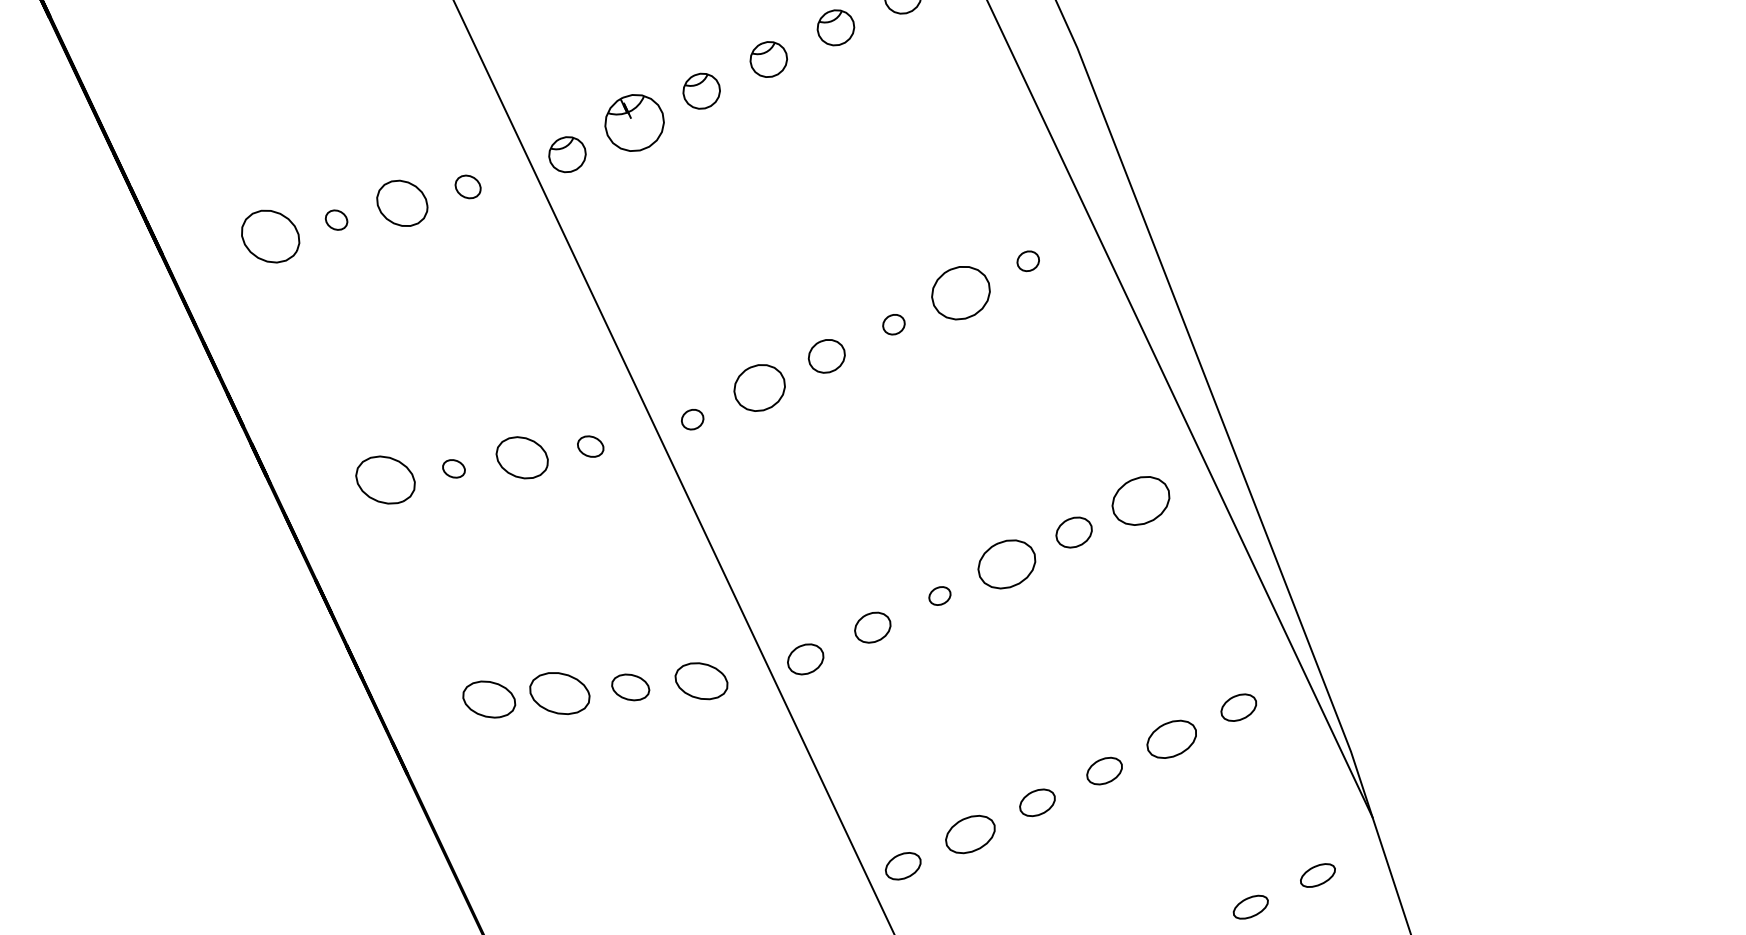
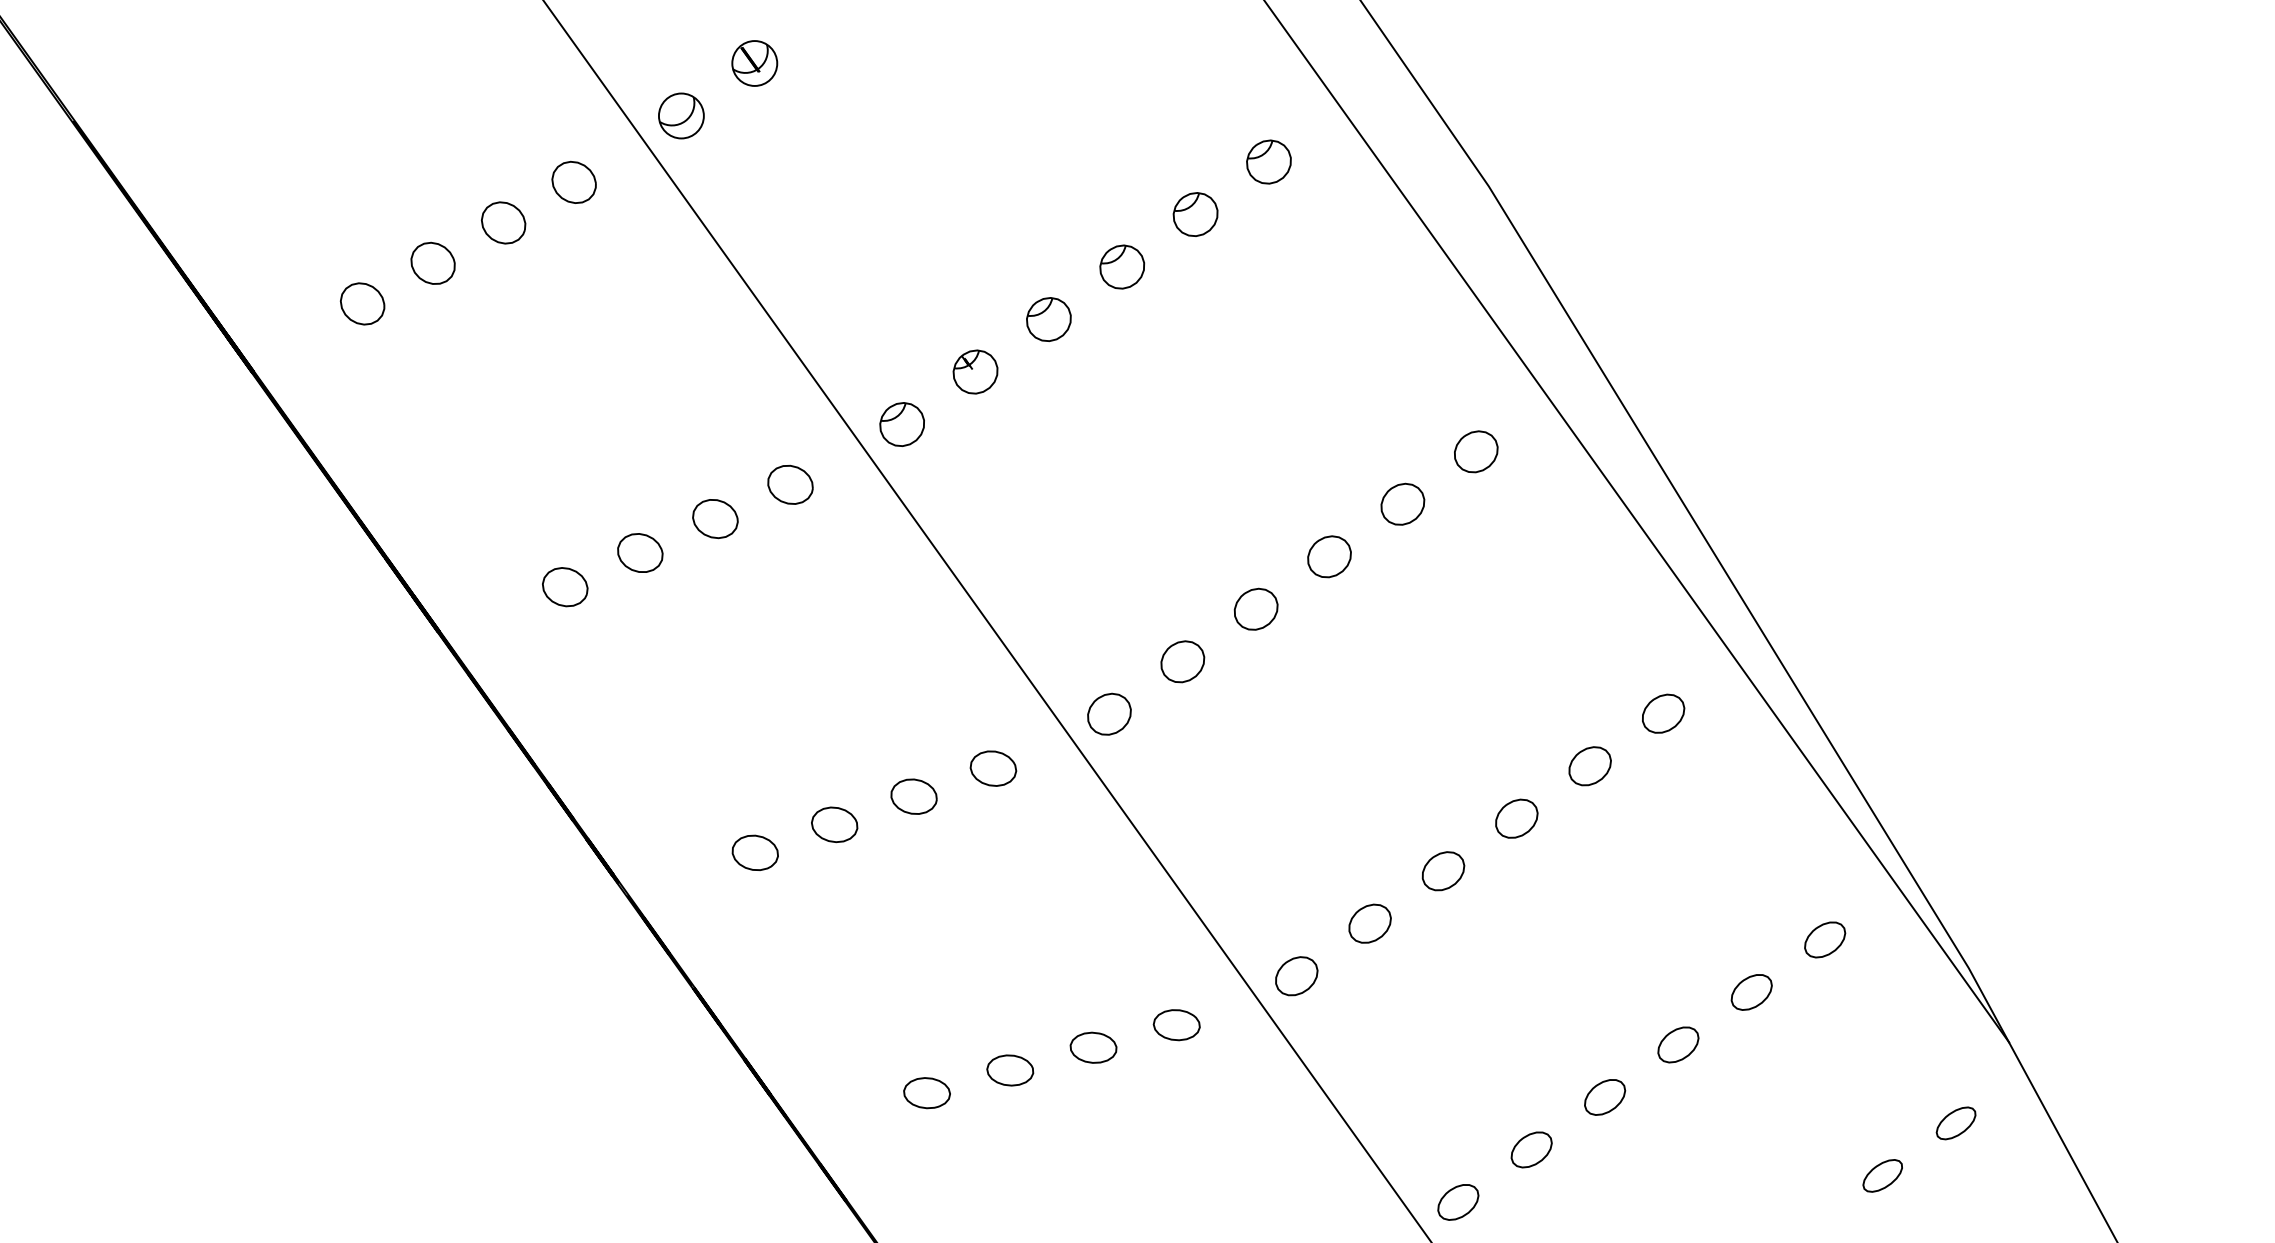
part: (634, 122) -> (975, 371), size x0.62
part: (468, 186) -> (790, 484), size x1.43
part: (402, 204) -> (715, 519), size x0.71
part: (336, 219) -> (640, 552), size x1.67
part: (270, 237) -> (565, 587), size x0.62
part: (1028, 260) -> (1476, 451), size x1.67
part: (960, 292) -> (1402, 503), size x0.62
part: (894, 324) -> (1329, 556), size x1.67
part: (759, 387) -> (1182, 661), size x0.71
part: (692, 419) -> (1109, 713), size x1.67
part: (590, 446) -> (993, 768), size x1.43
part: (521, 457) -> (913, 796), size x0.71
part: (453, 468) -> (834, 824), size x1.67
part: (384, 479) -> (754, 852), size x0.62
part: (1141, 500) -> (1663, 713), size x0.62
part: (1006, 563) -> (1516, 818), size x0.62
part: (939, 596) -> (1443, 871), size x1.67
part: (701, 681) -> (1176, 1025), size x0.71
part: (560, 693) -> (1010, 1070), size x0.62
part: (488, 699) -> (926, 1093), size x0.71
part: (1171, 739) -> (1751, 992), size x0.71
part: (970, 834) -> (1531, 1149), size x0.71

